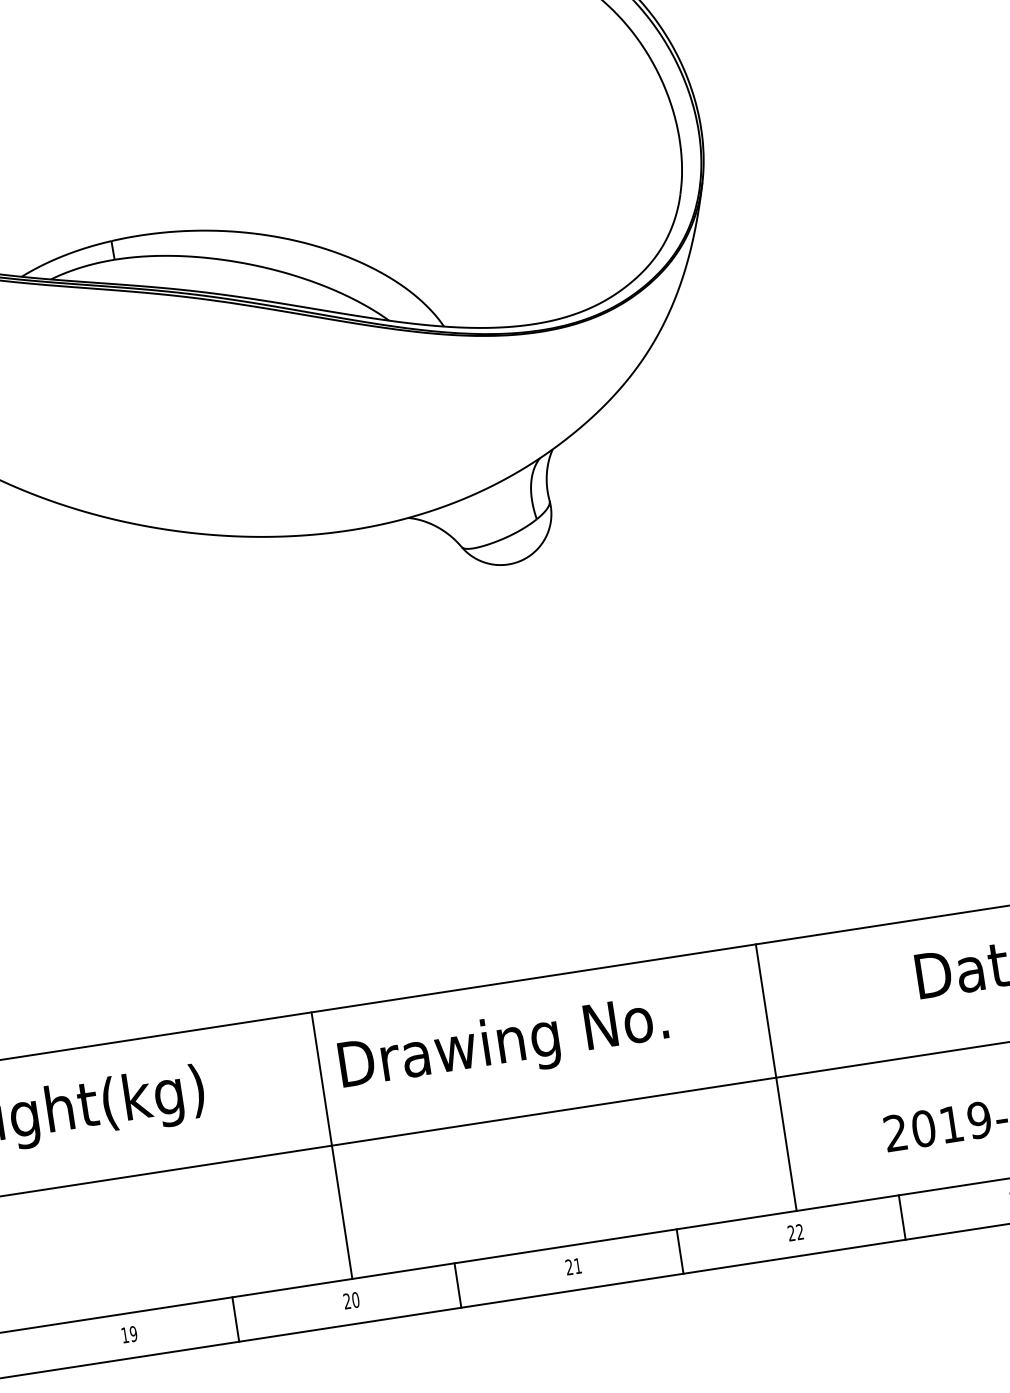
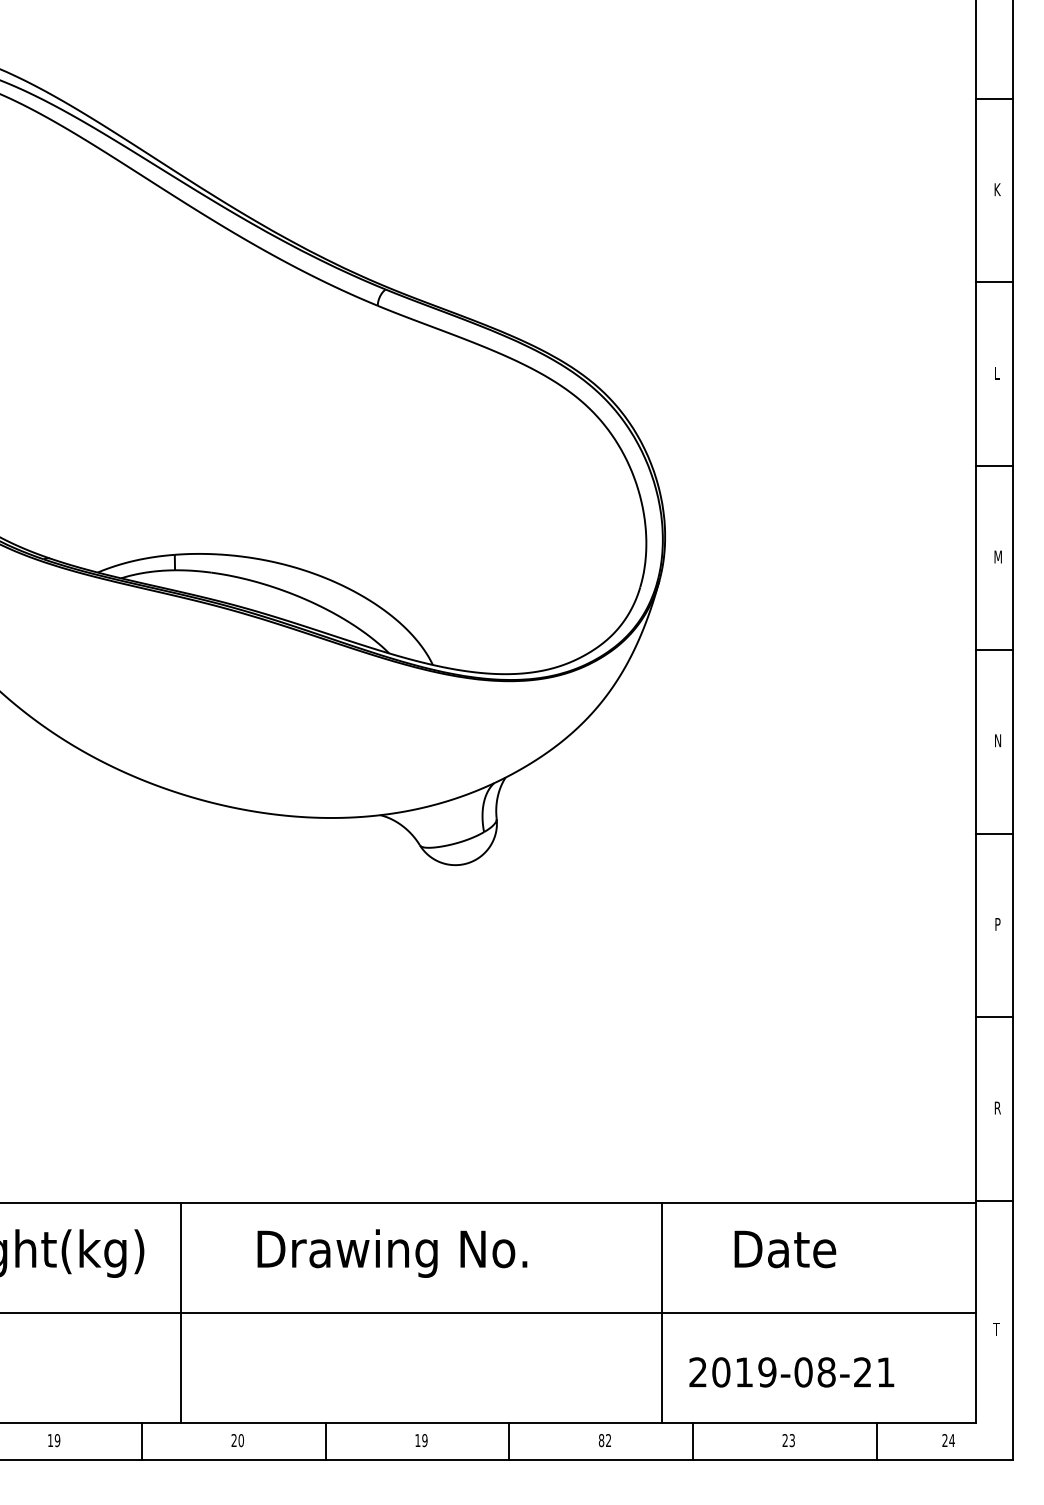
line: (776, 1077) -> (662, 1312), moved
line: (332, 1145) -> (181, 1312), moved
text: (791, 1233) -> (601, 1440), 22 -> 82
text: (573, 1266) -> (421, 1440), 21 -> 19

